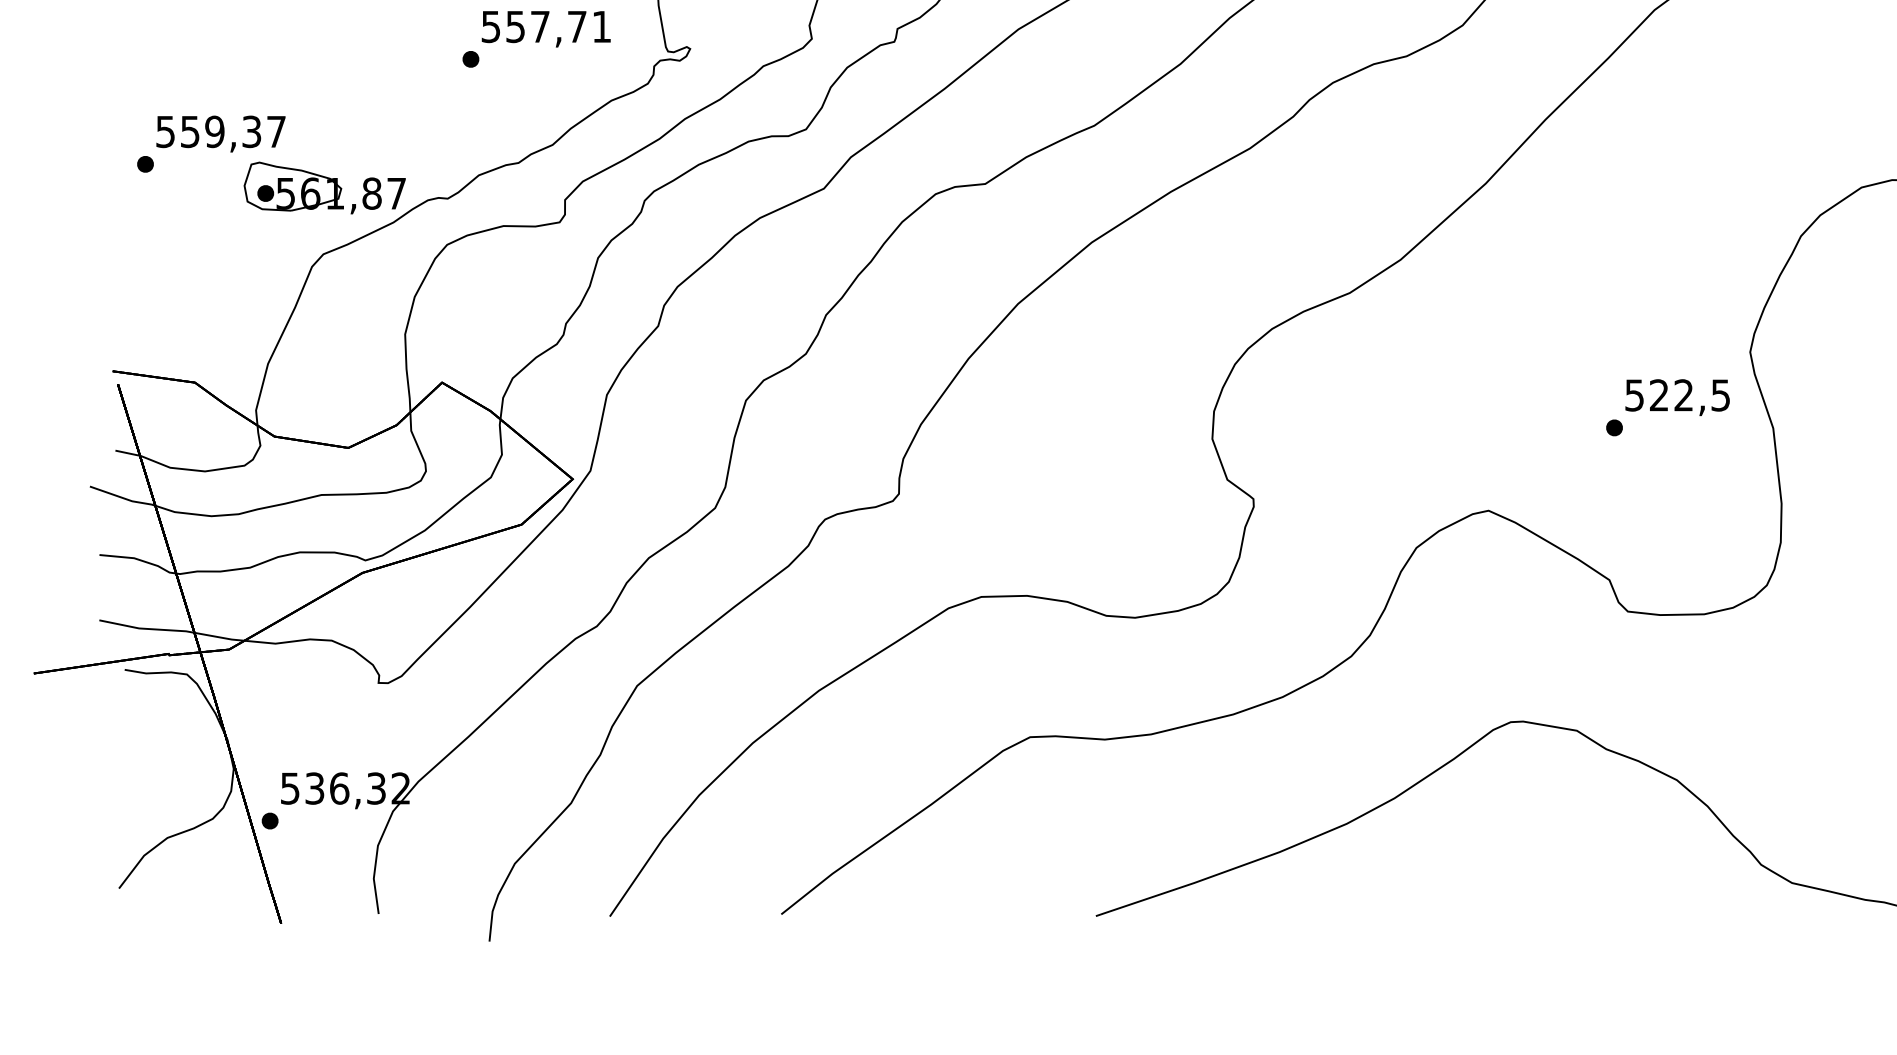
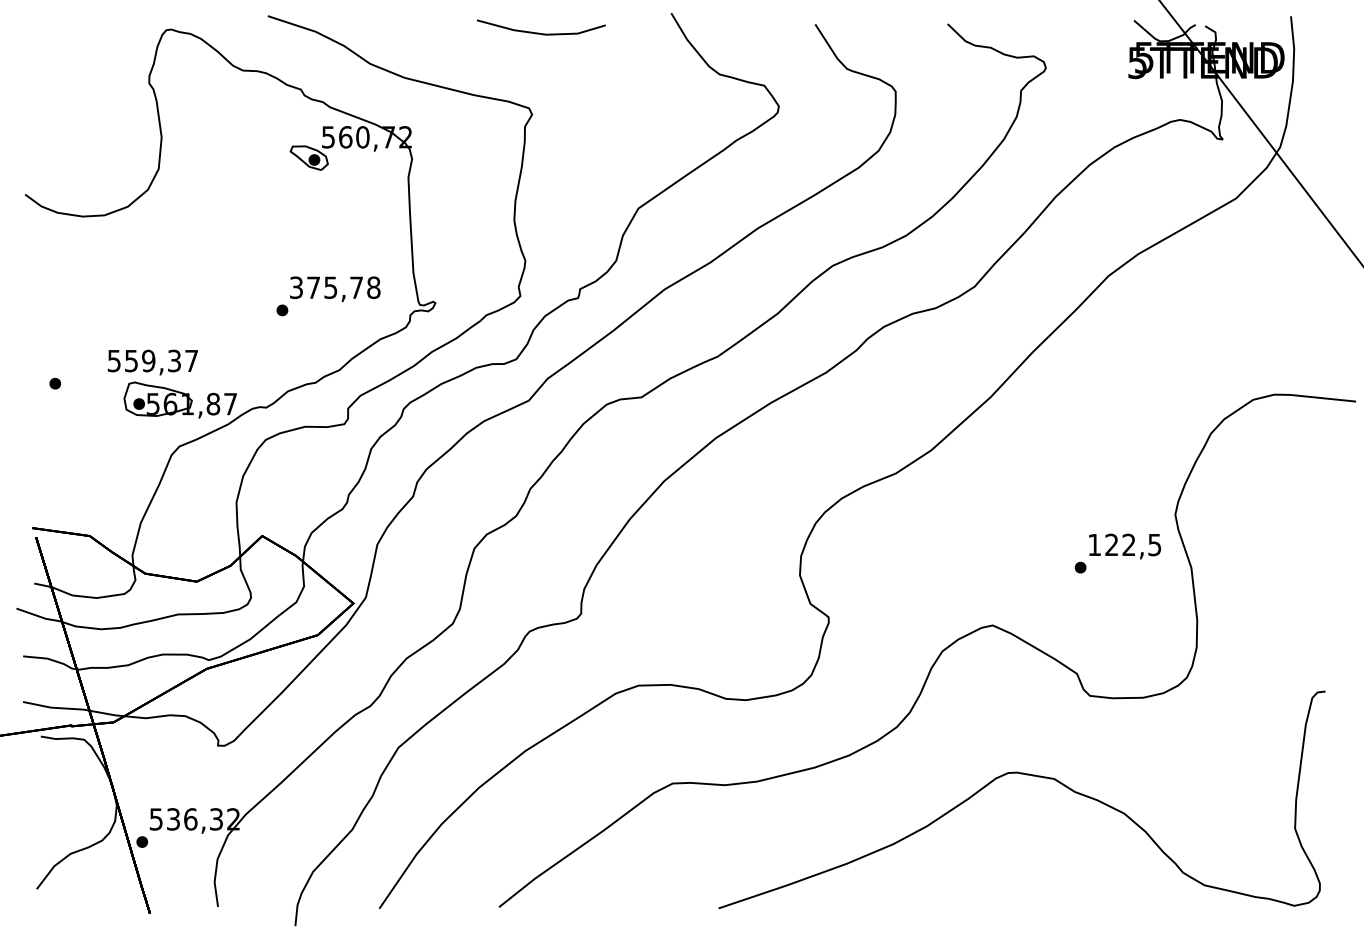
text: (546, 26) -> (335, 287), 557,71 -> 375,78
text: (220, 133) -> (152, 362), moved
text: (1634, 396) -> (1094, 545), 522,5 -> 122,5

